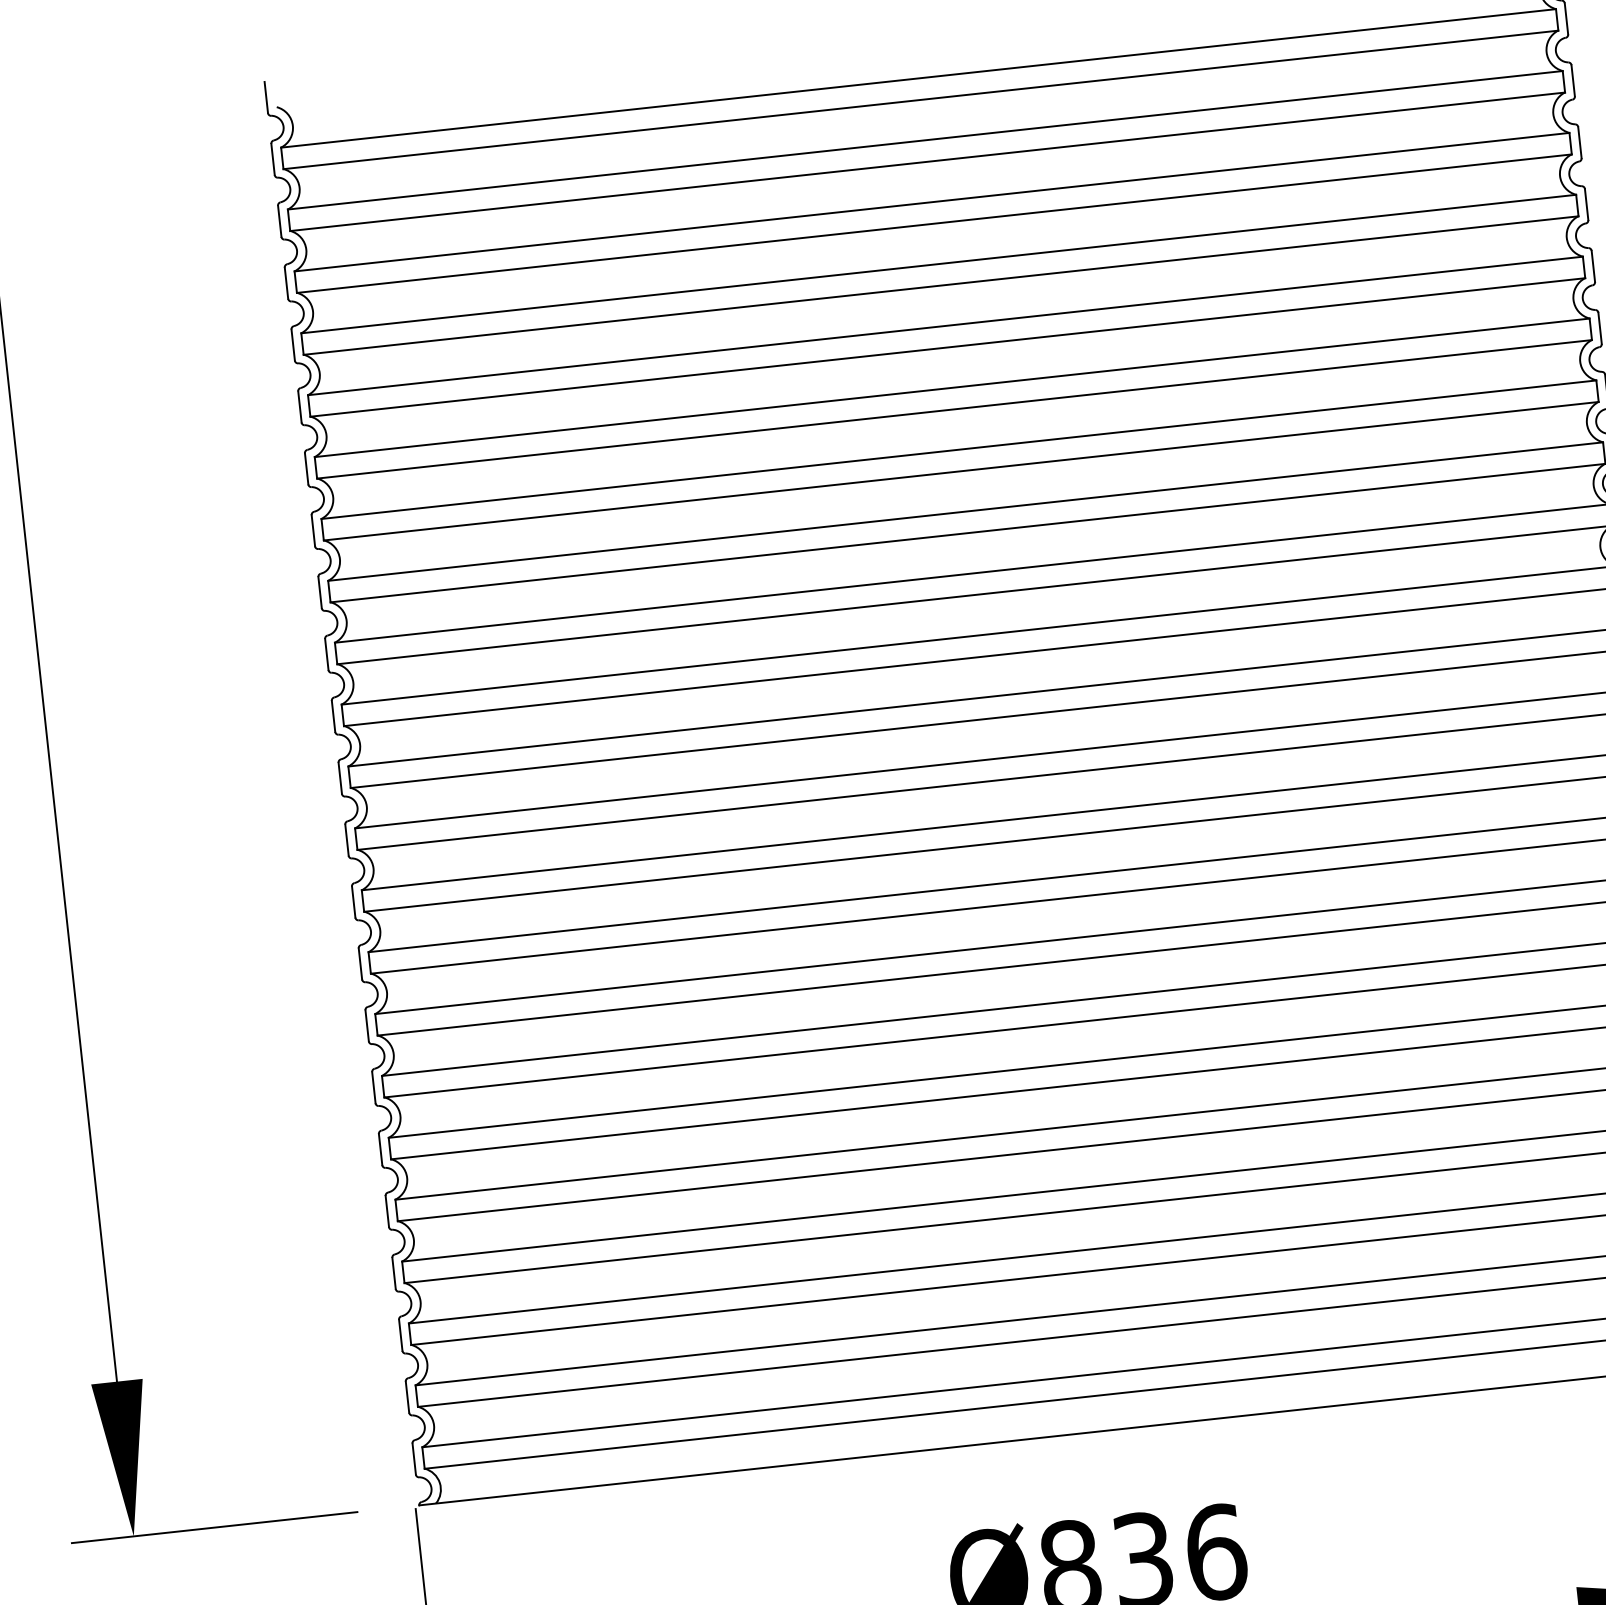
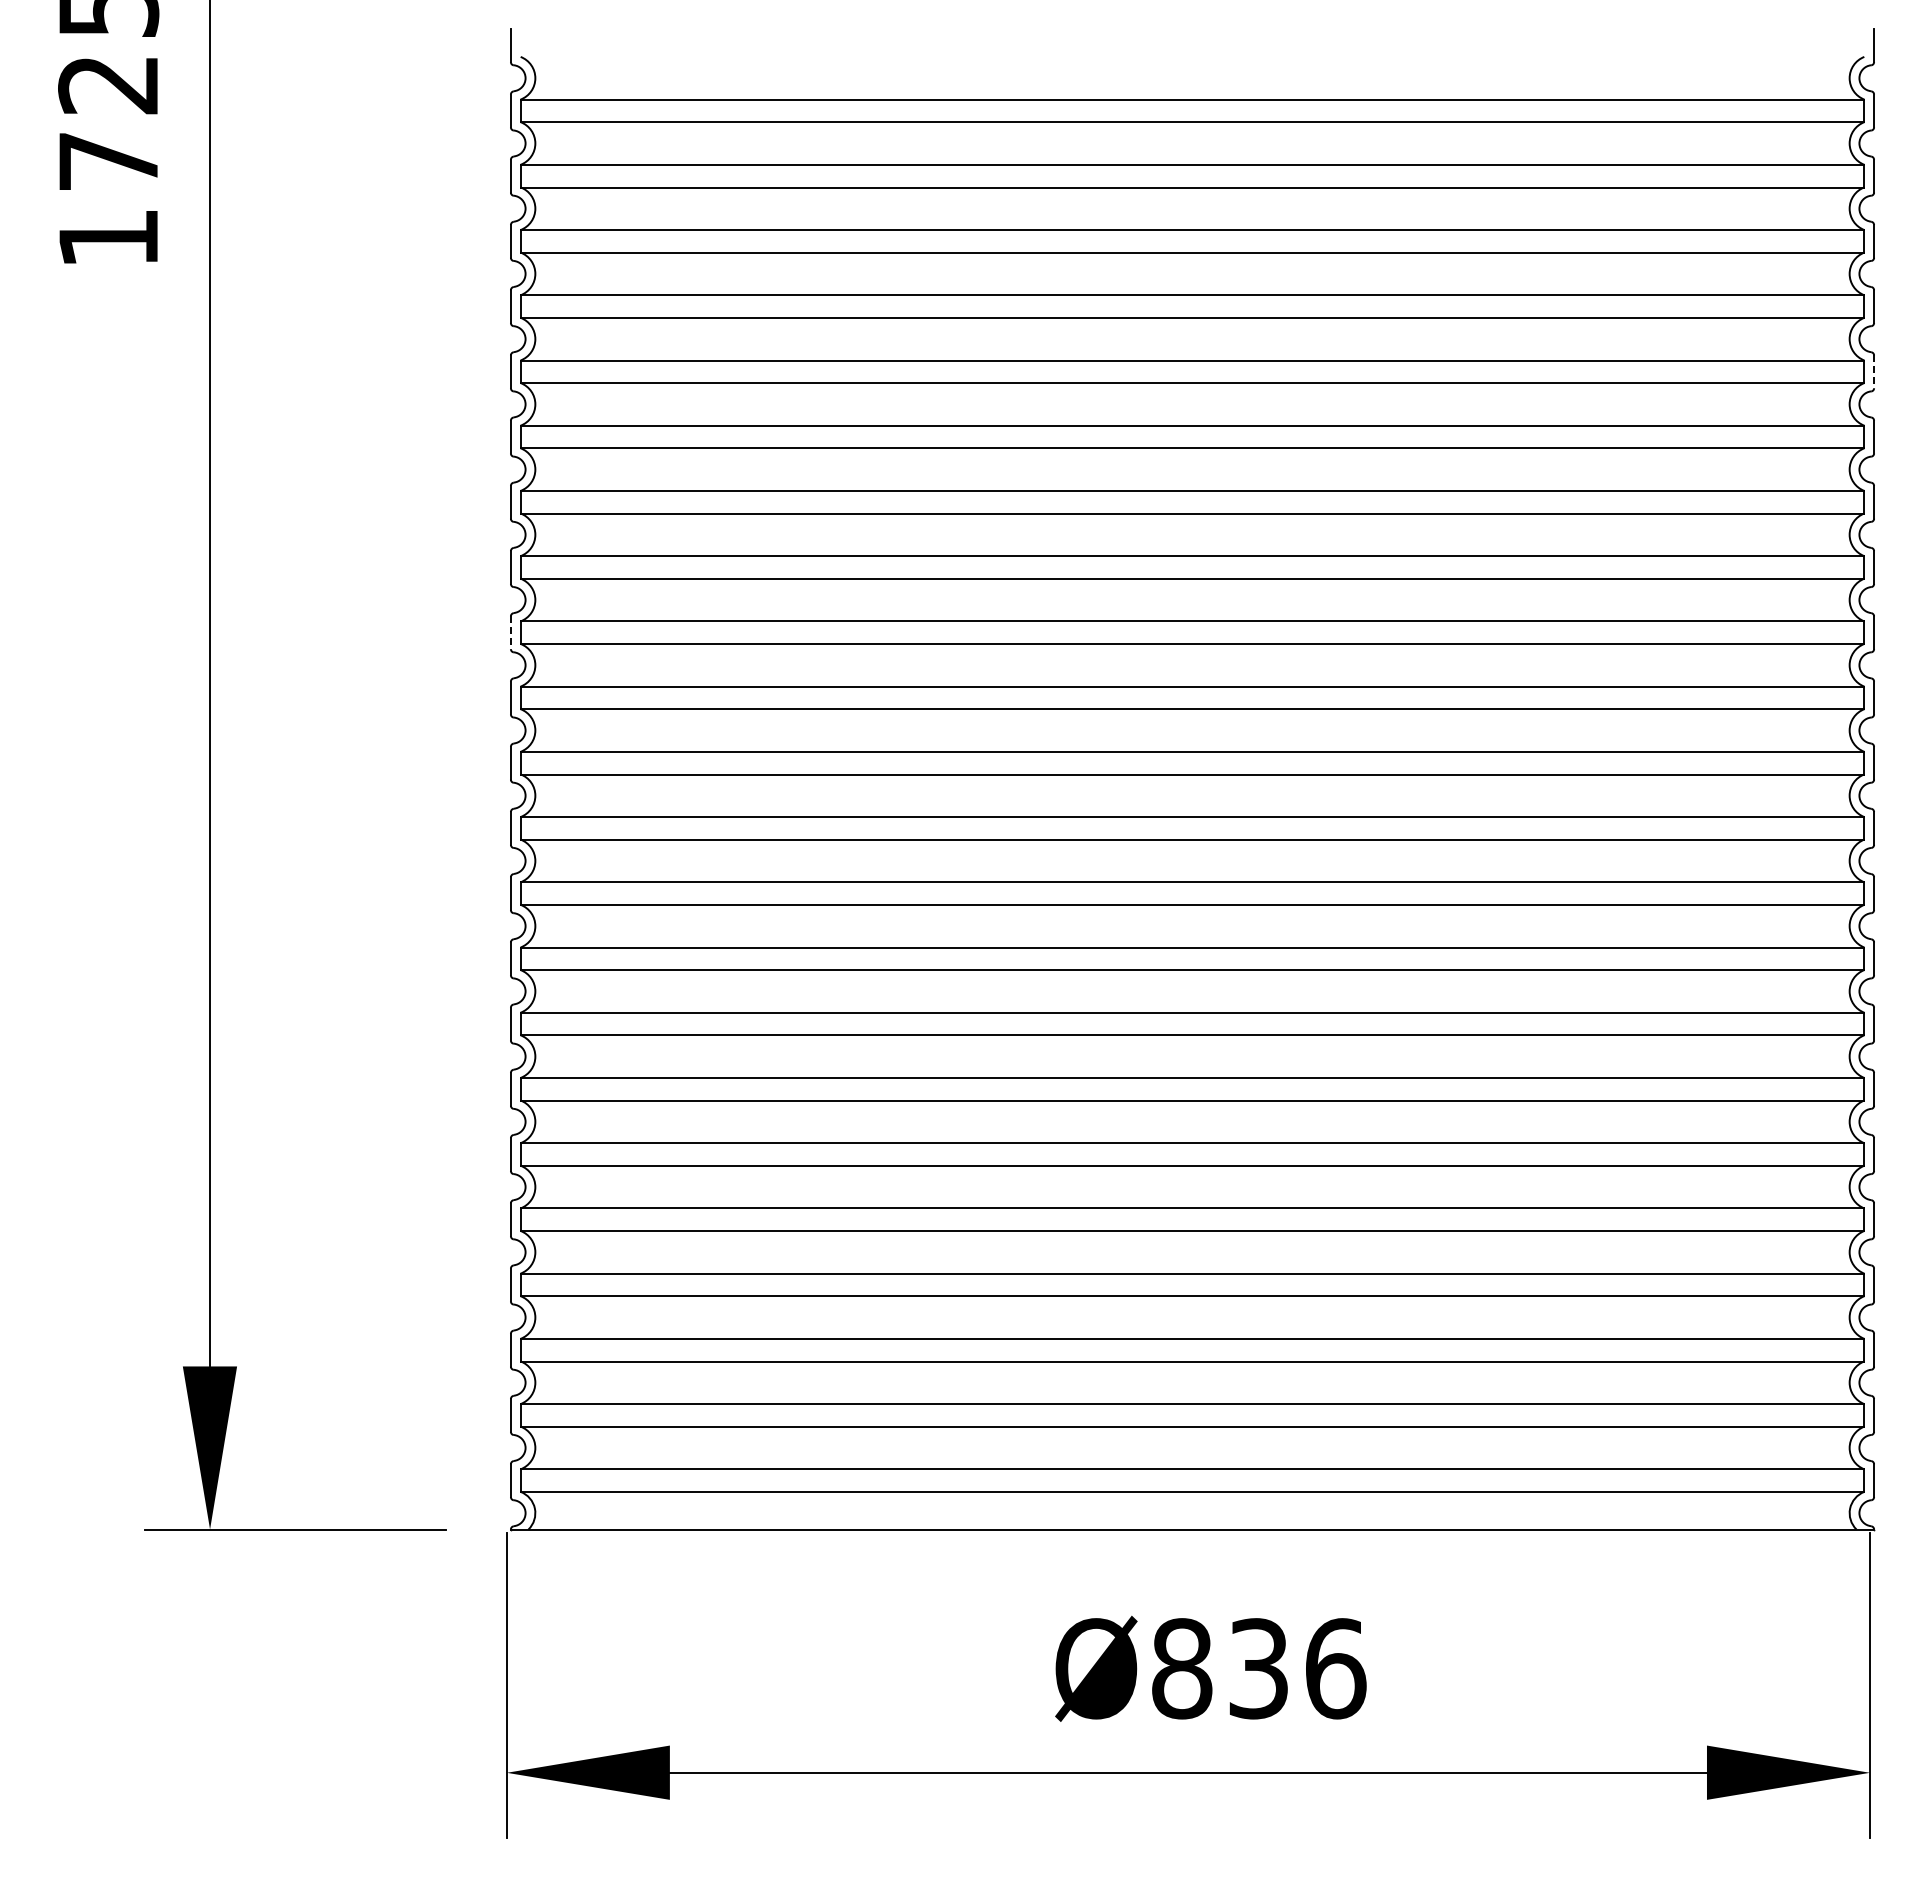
line: (1593, 267) -> (1874, 372), solid -> dashed
line: (326, 655) -> (510, 633), solid -> dashed

